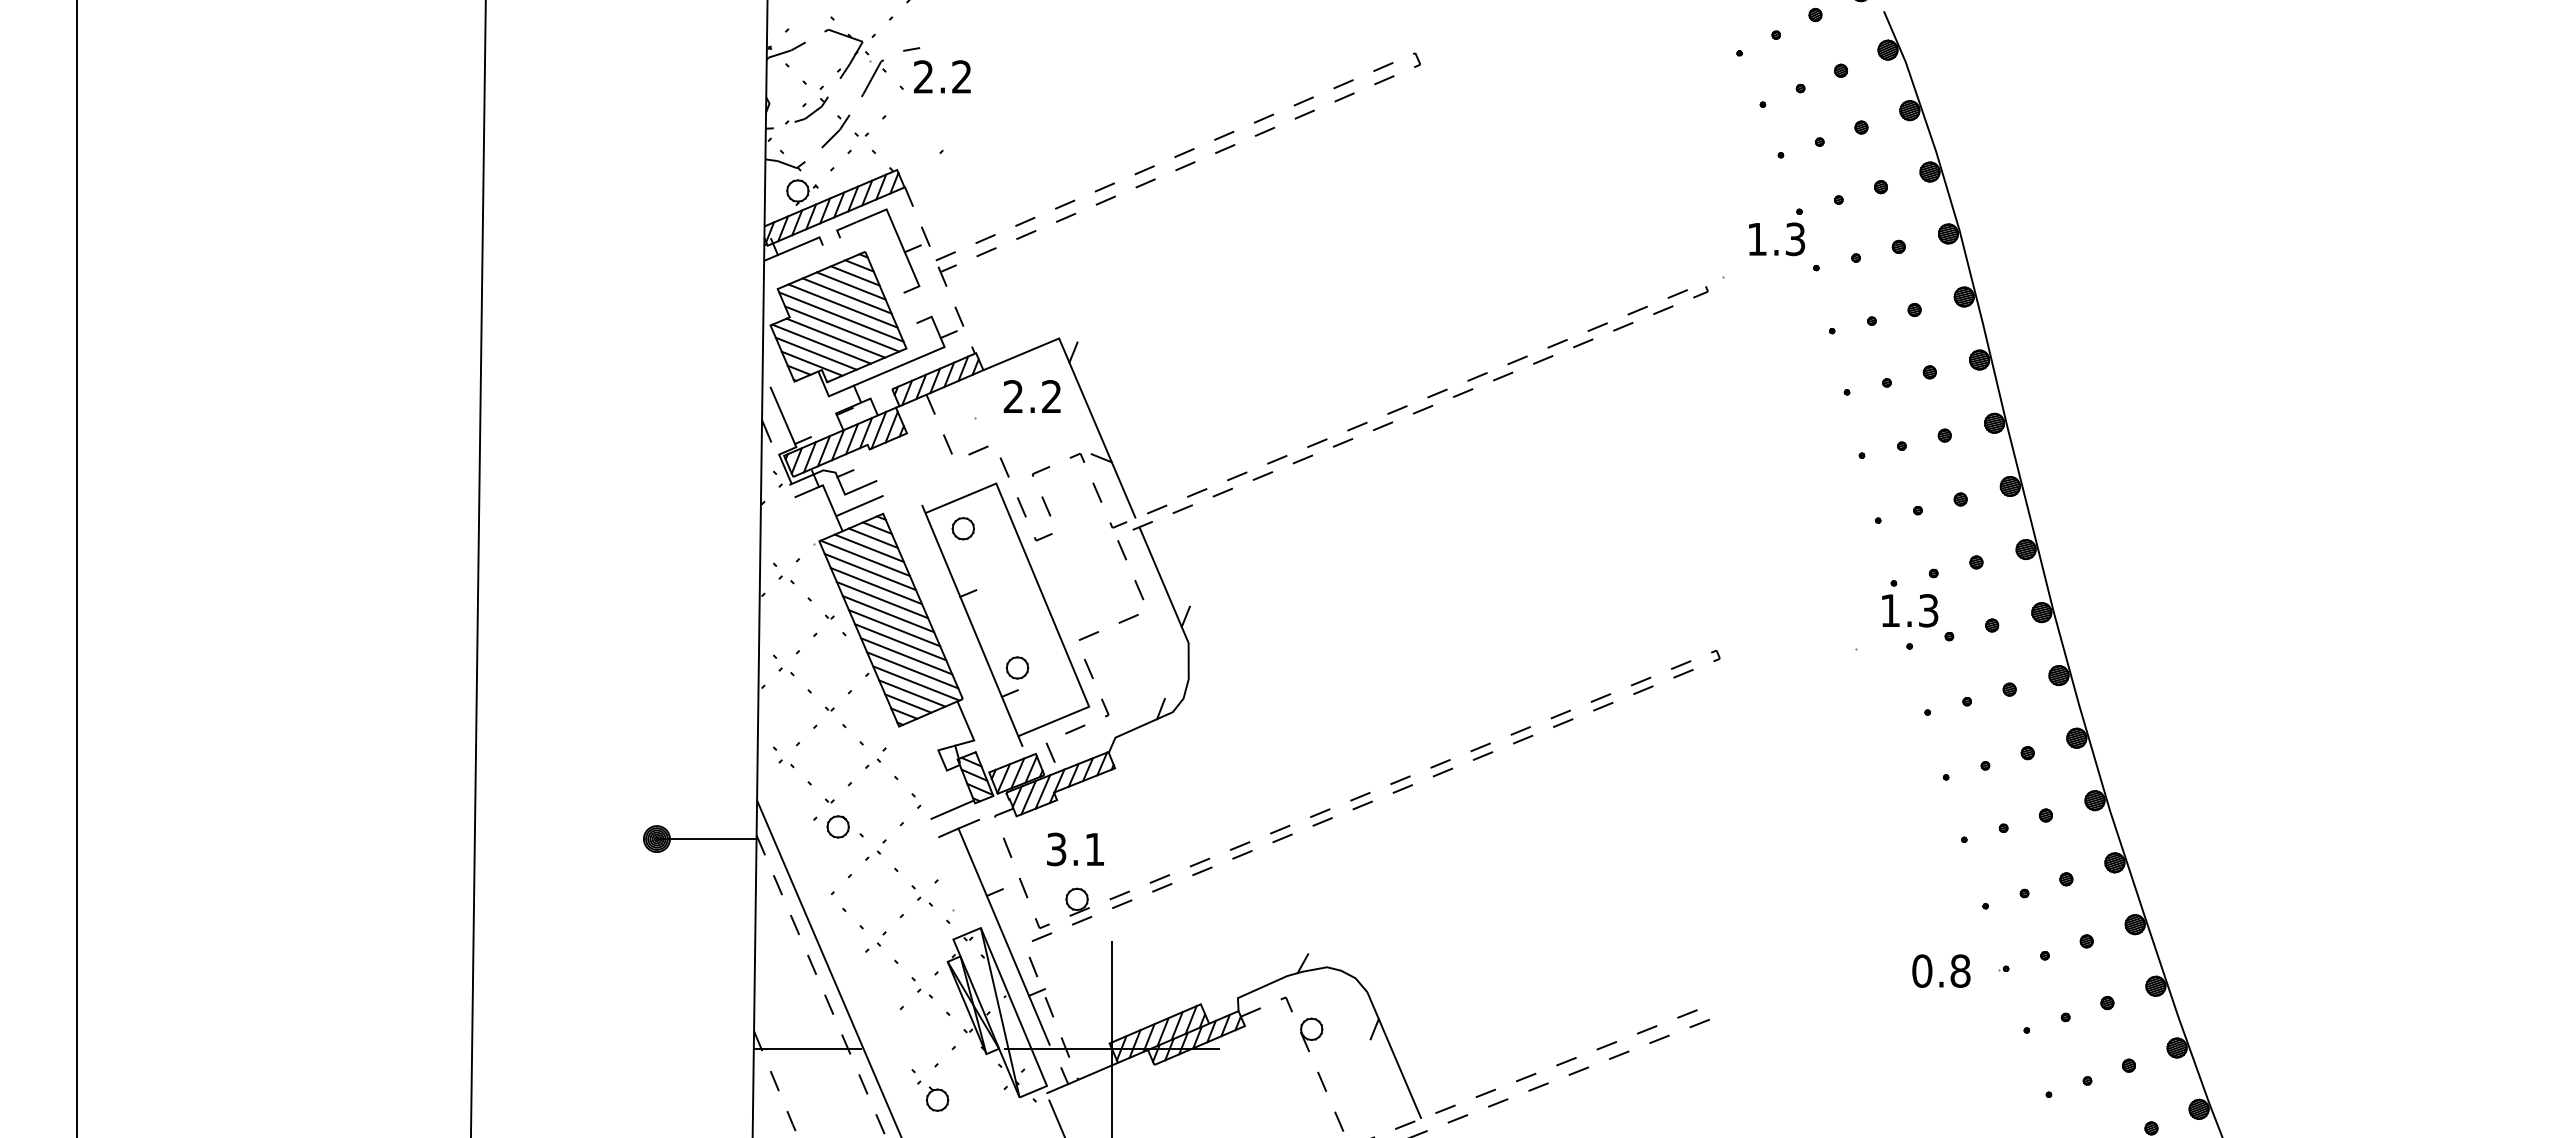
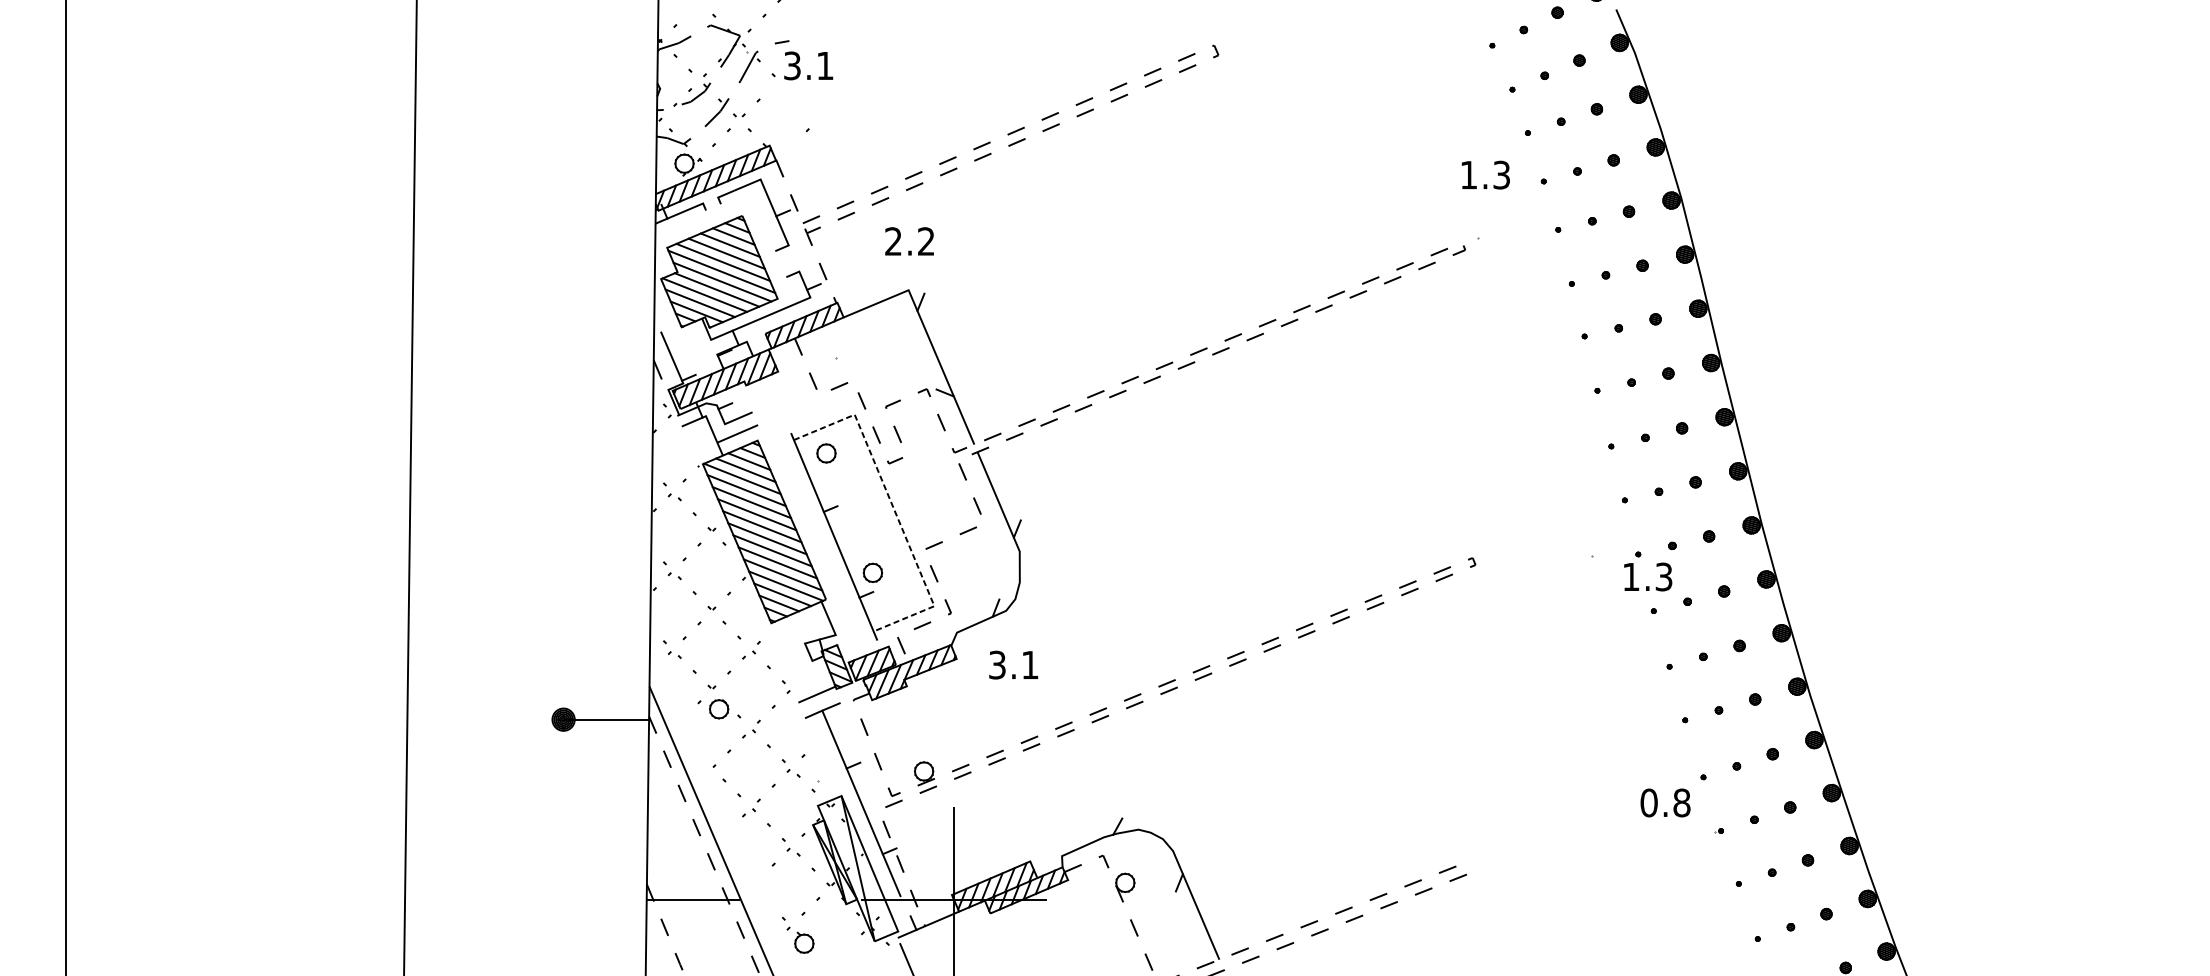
text: (942, 76) -> (808, 65), 2.2 -> 3.1
text: (1777, 239) -> (1486, 175), moved
text: (1031, 396) -> (908, 241), moved
line: (1042, 595) -> (894, 510), solid -> dashed
text: (1910, 610) -> (1648, 576), moved
text: (1075, 849) -> (1013, 665), moved
text: (1941, 970) -> (1665, 802), moved

